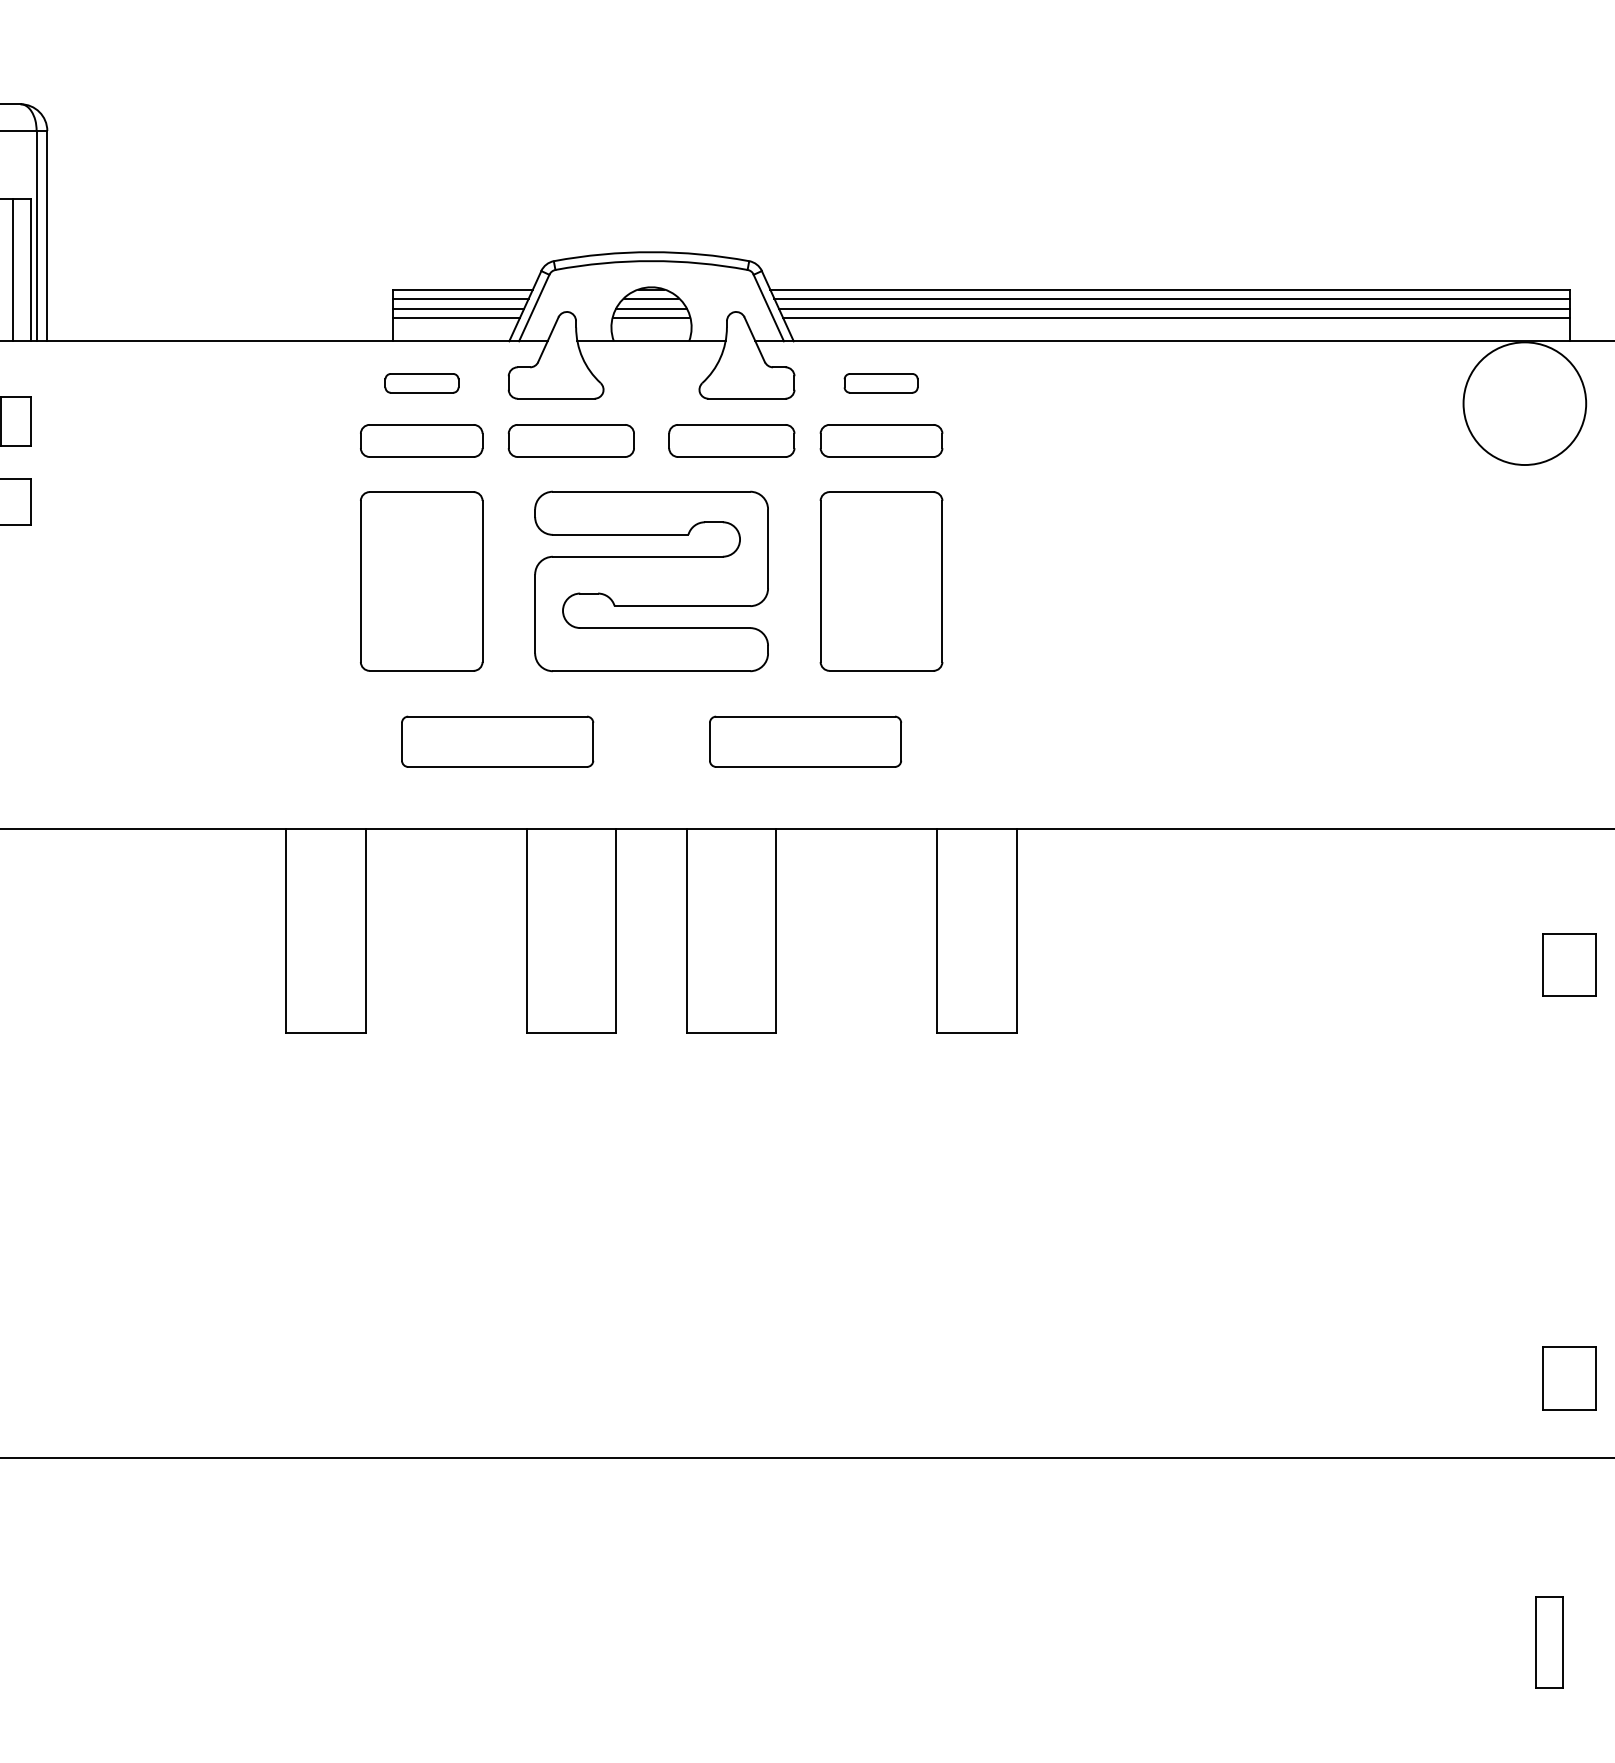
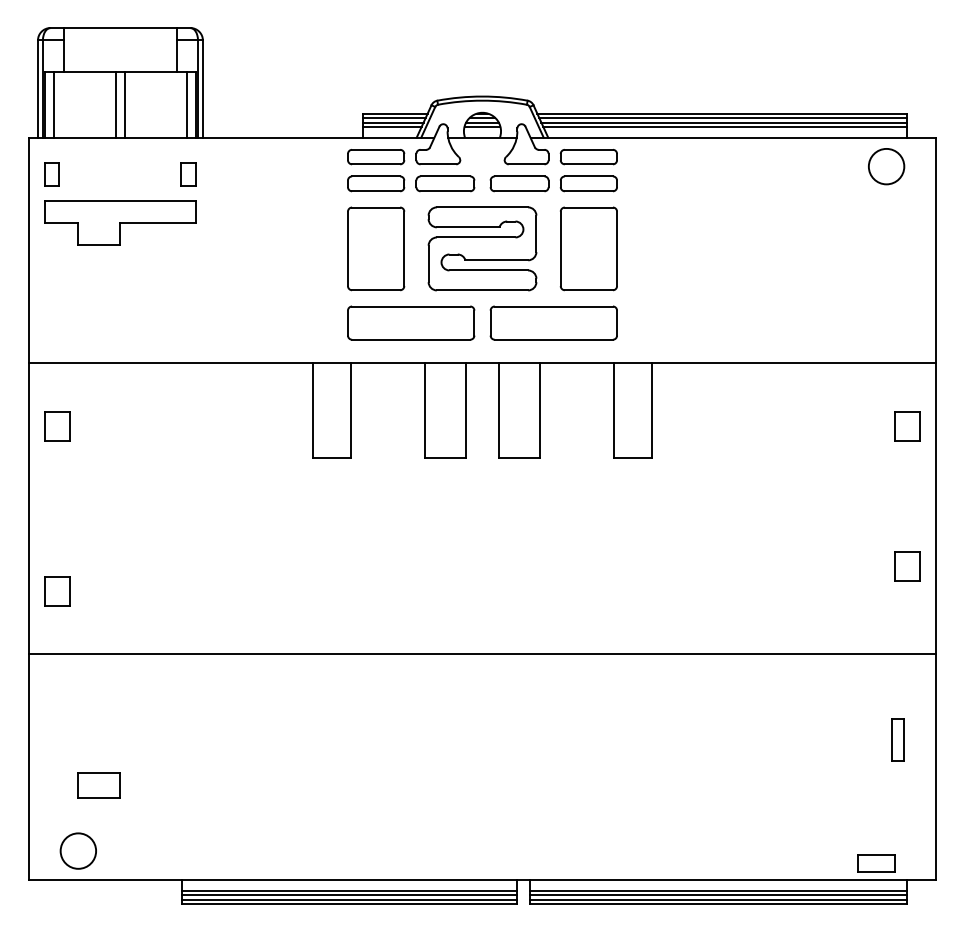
part: (422, 383) -> (376, 157), size x1.67
part: (880, 383) -> (588, 157), size x1.67
circle: (1524, 403) -> (886, 166), size x0.62
part: (498, 740) -> (411, 322), size x1.43
part: (805, 740) -> (553, 322), size x1.43
part: (1570, 1378) -> (907, 566), moved

